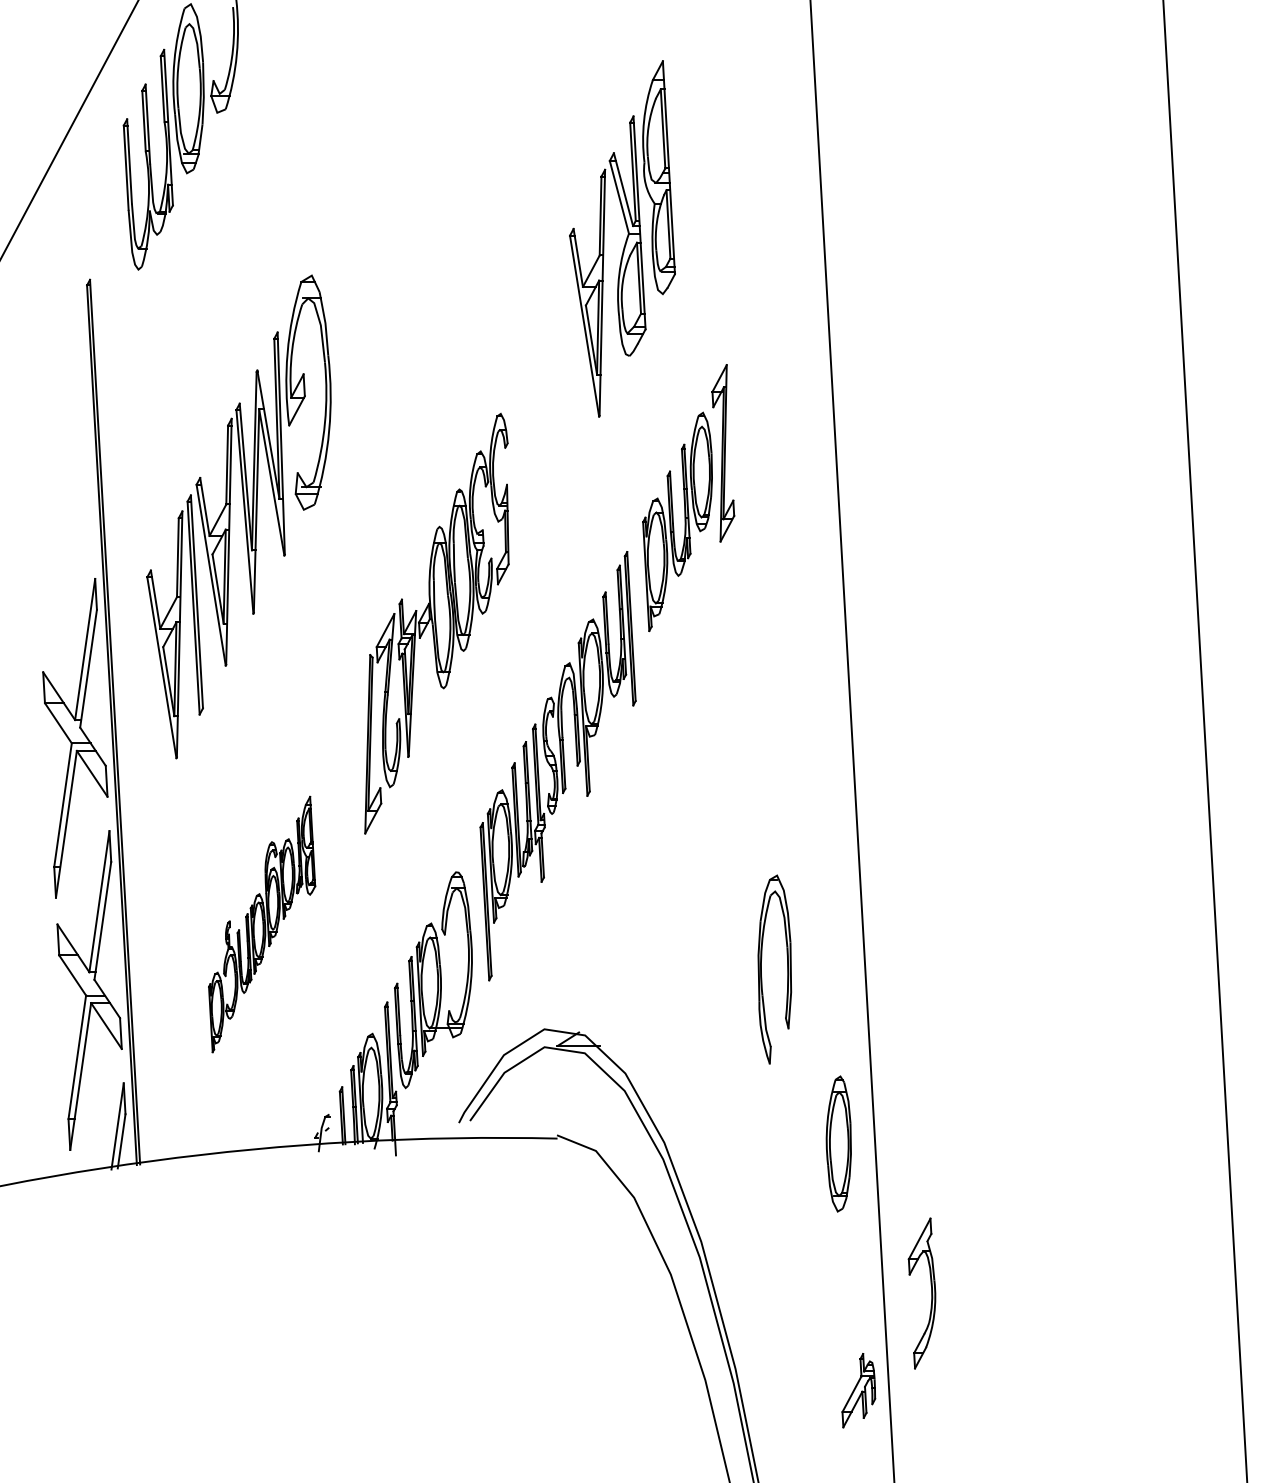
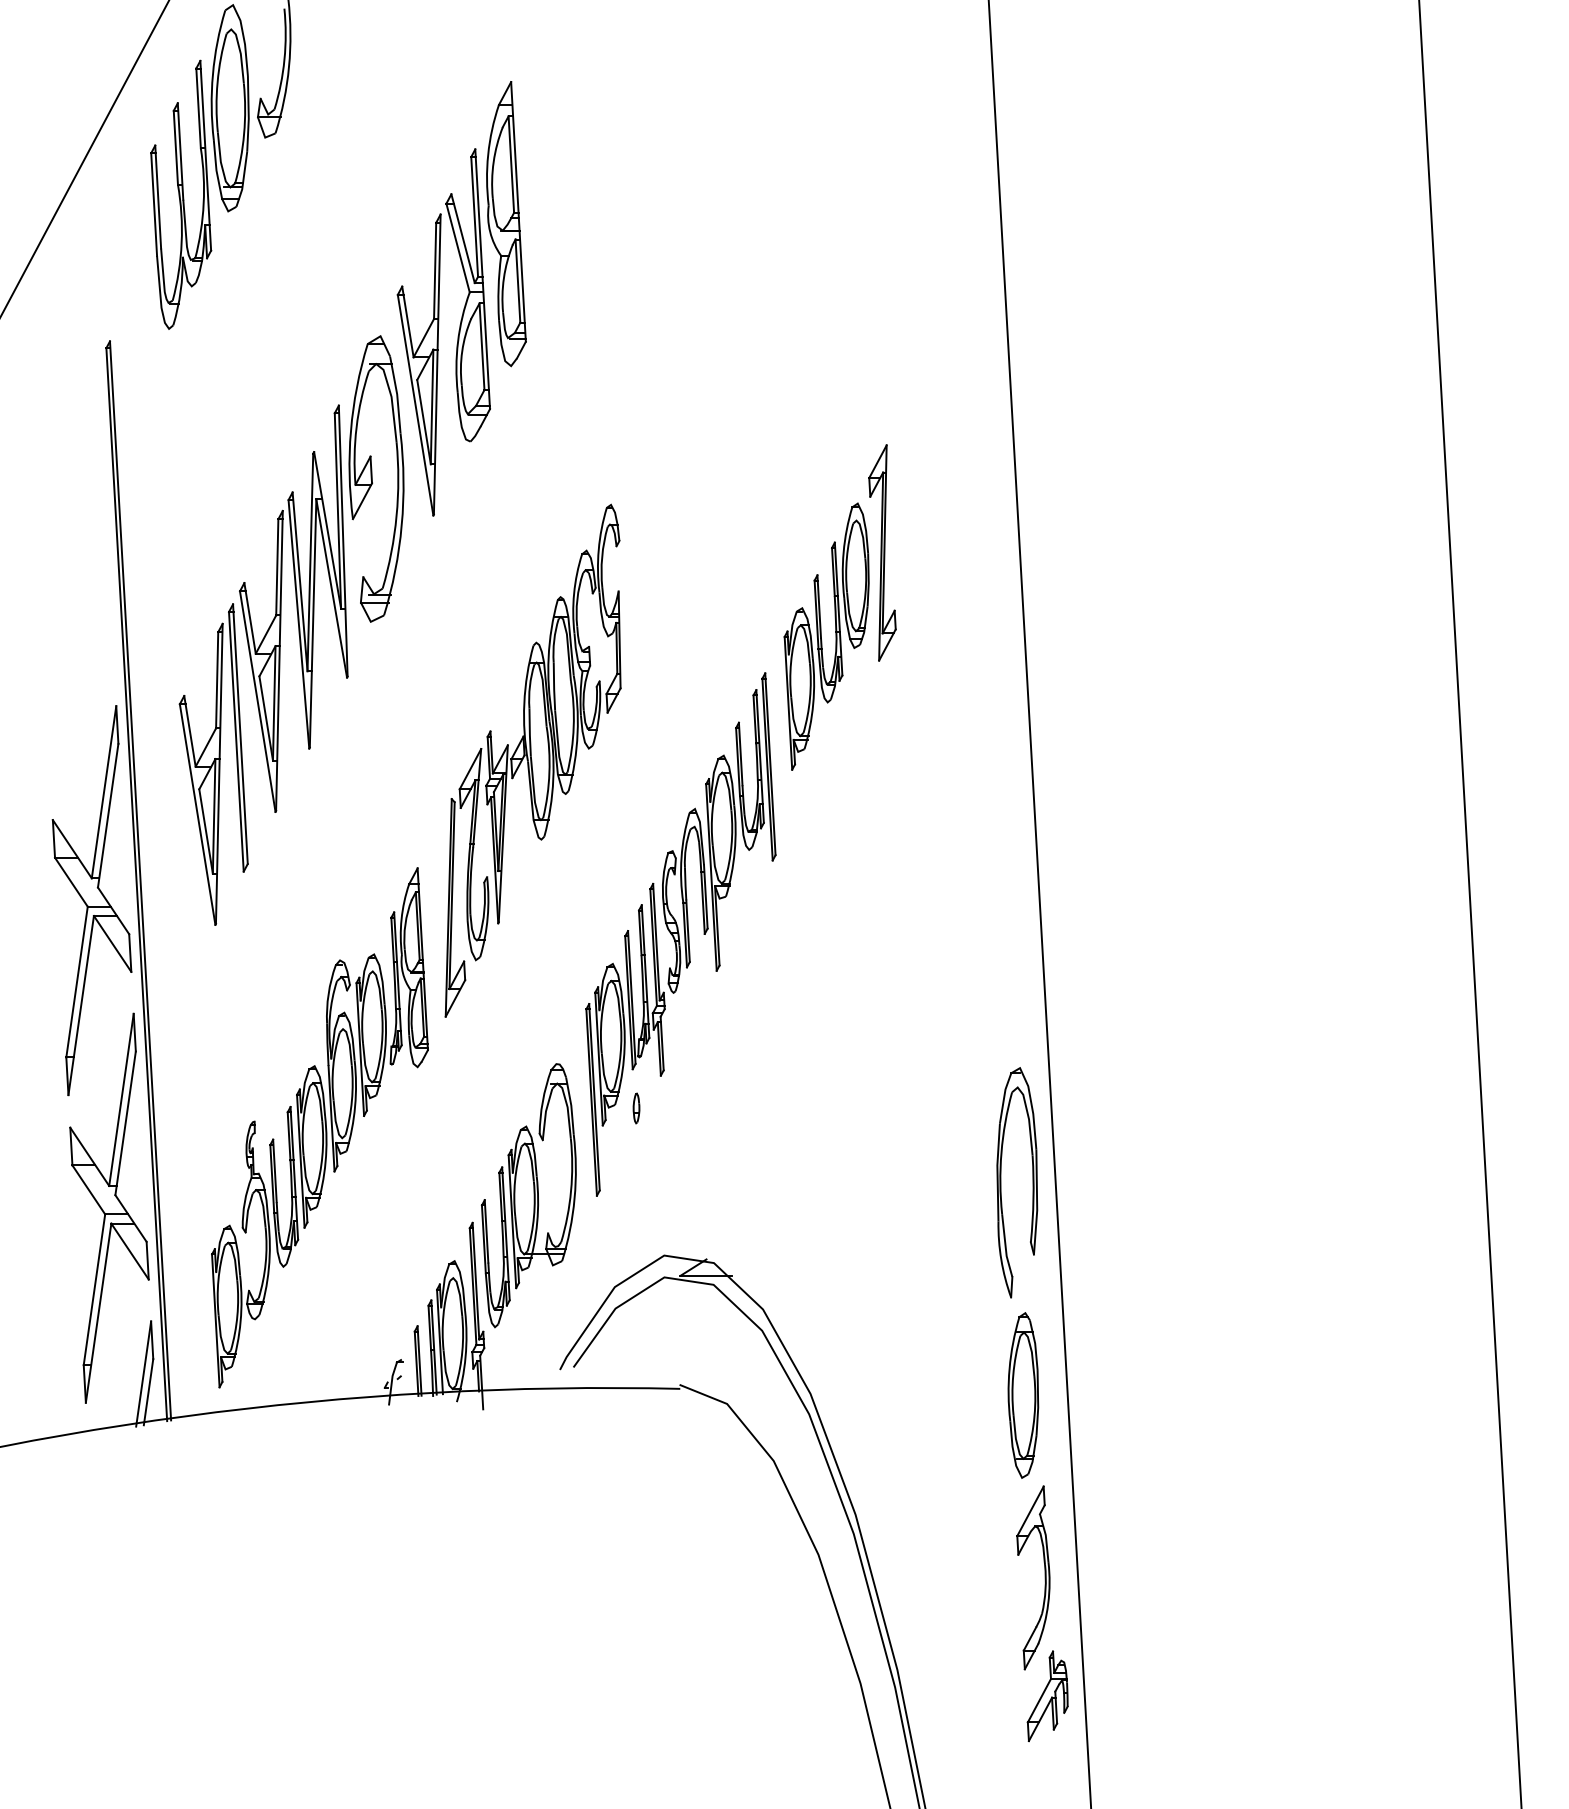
part: (622, 238) -> (461, 298), moved
part: (521, 908) -> (636, 1108), added
part: (261, 924) -> (319, 1127), size x1.67
part: (761, 969) -> (1001, 1182), moved
part: (931, 1293) -> (1044, 1577), moved

